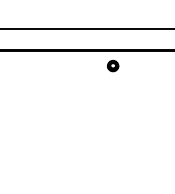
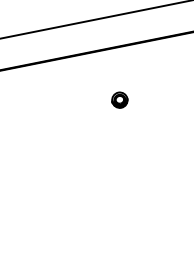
part: (113, 66) -> (120, 100), moved

